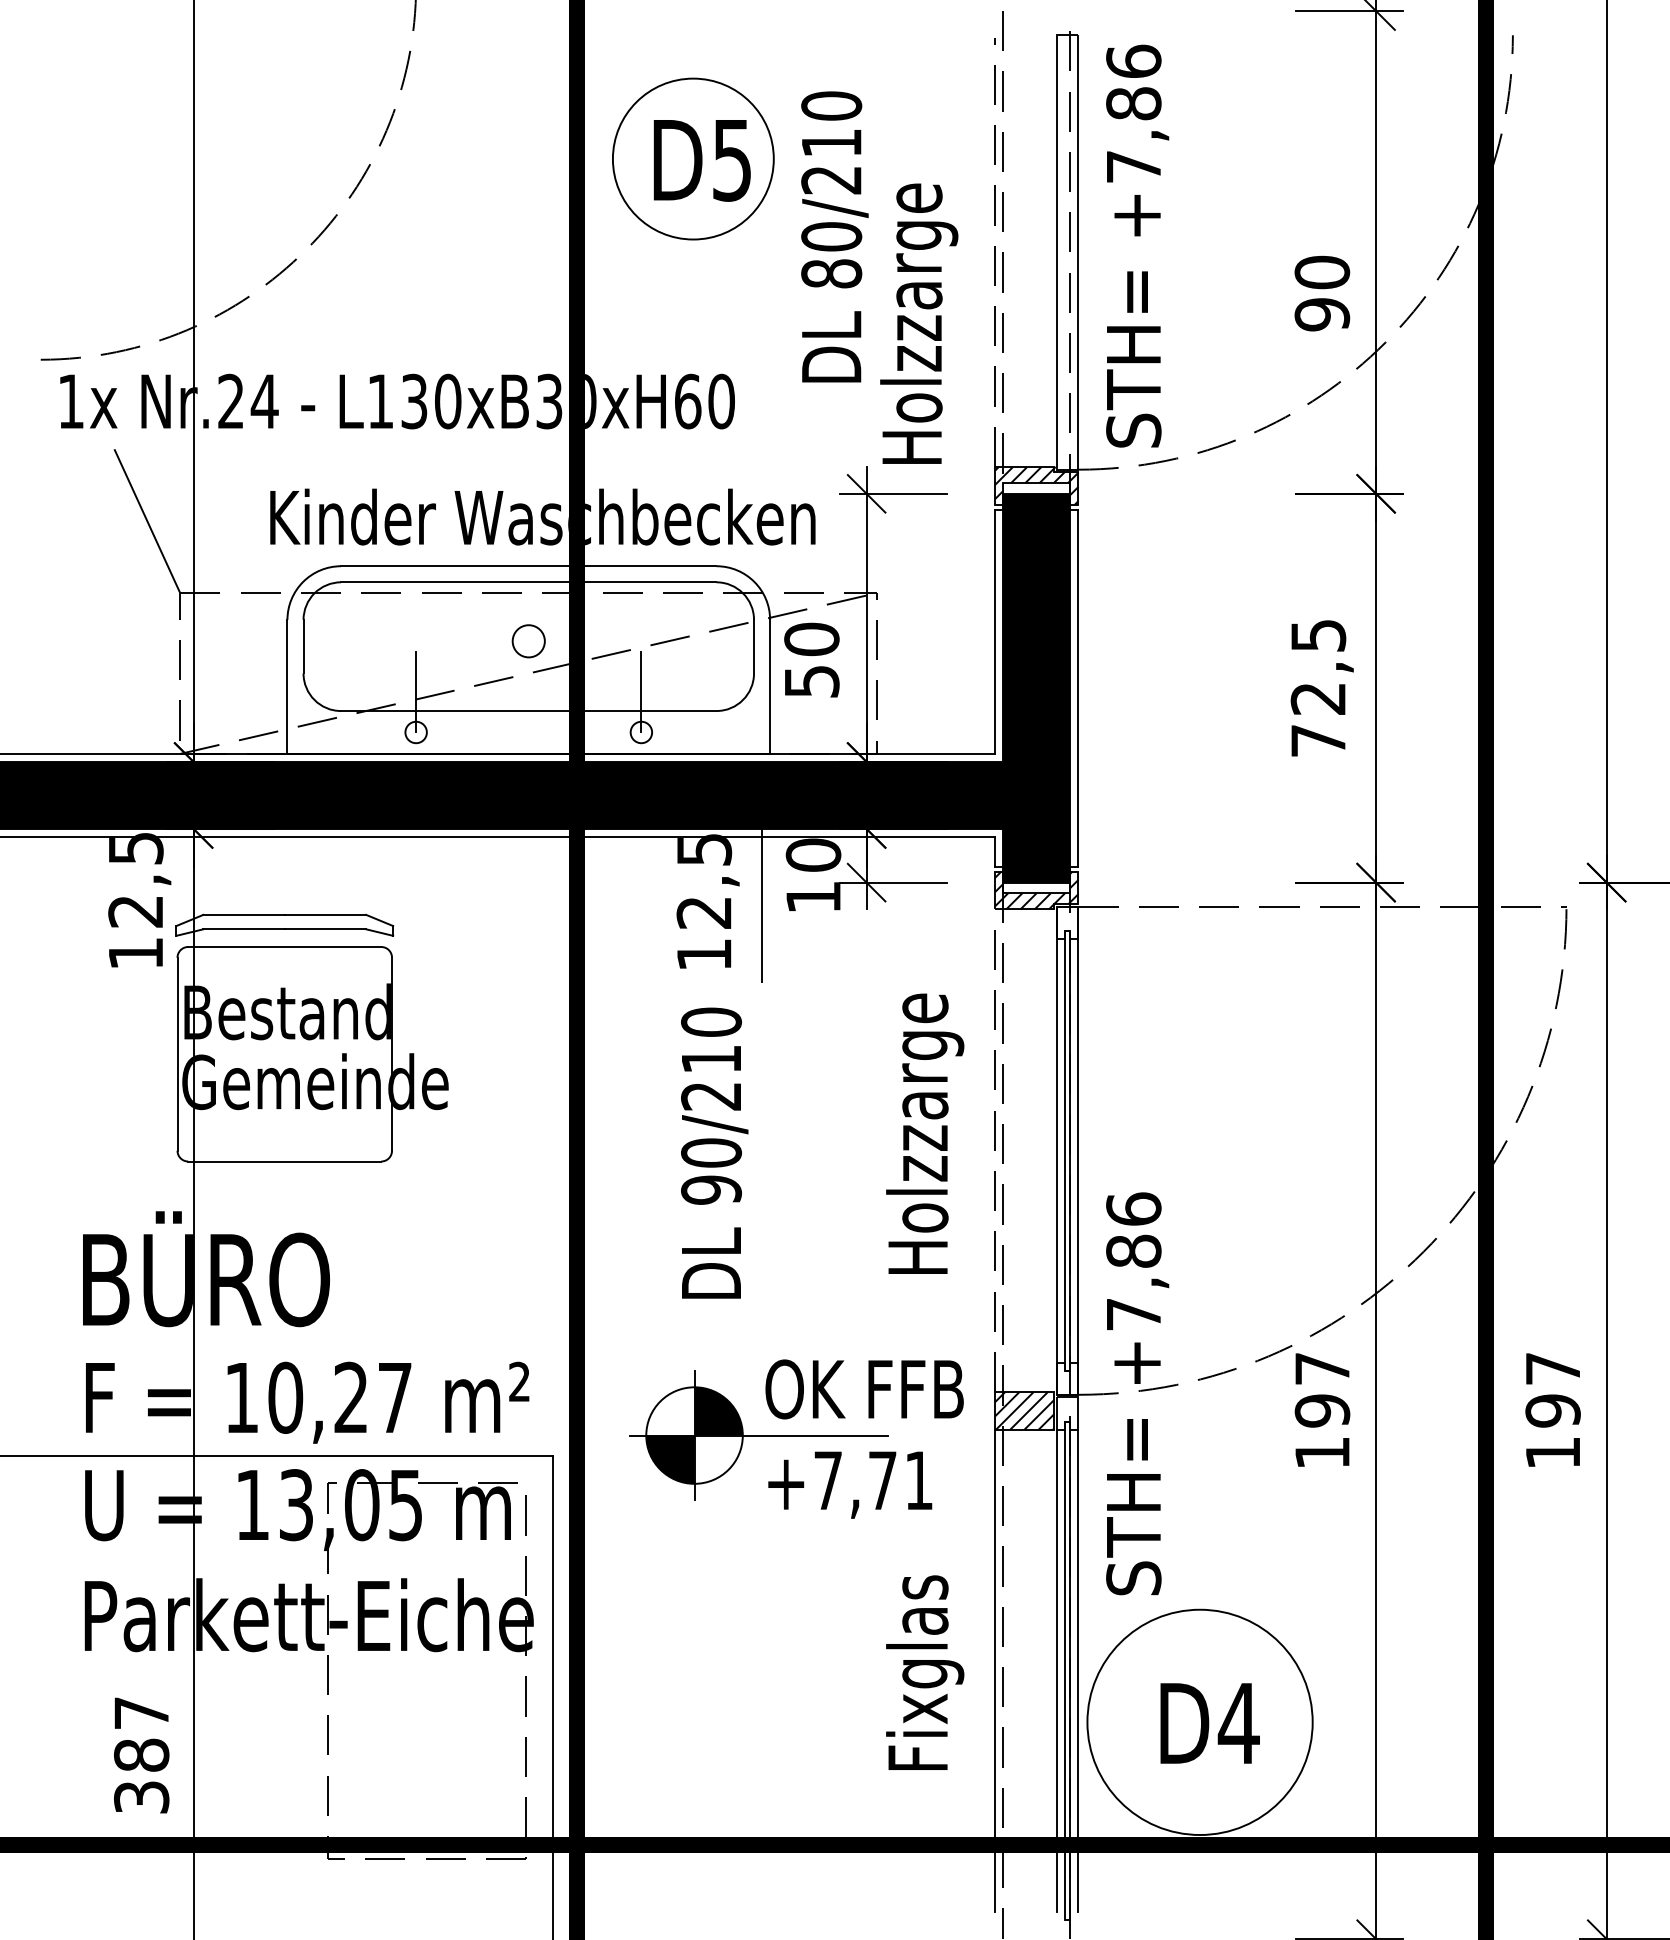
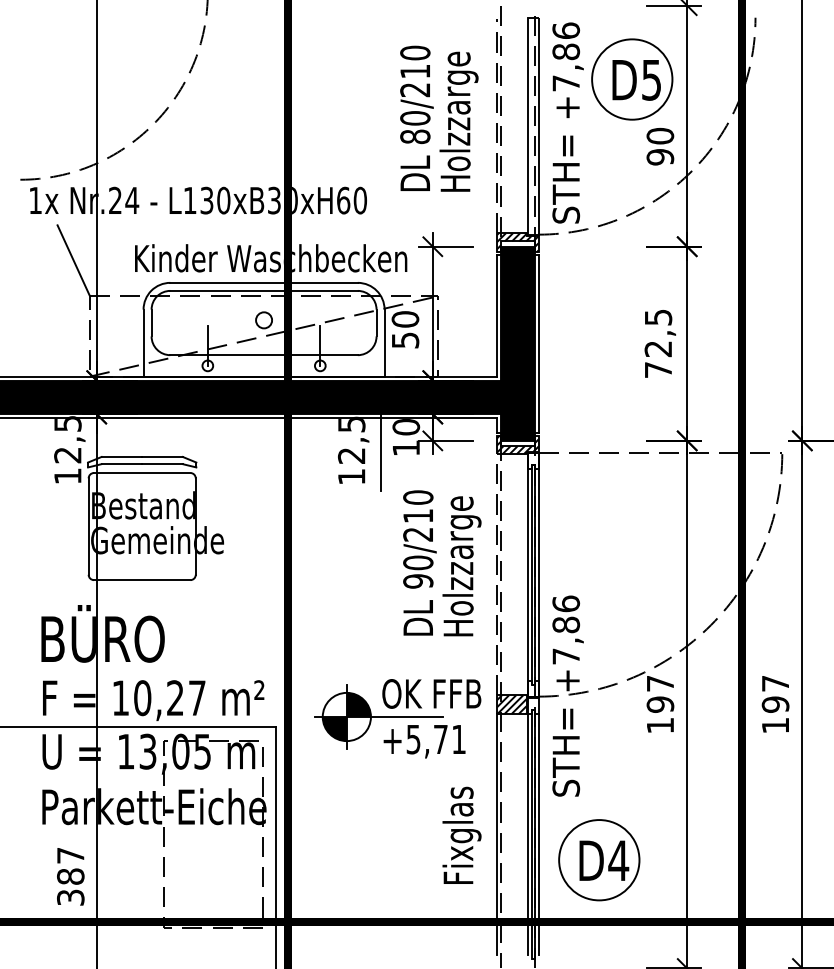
part: (693, 158) -> (632, 79), moved
text: (918, 323) -> (458, 121), moved
text: (713, 1152) -> (419, 562), moved
text: (827, 1480) -> (413, 739), +7,71 -> +5,71
circle: (1200, 1722) -> (599, 860), size x0.71

